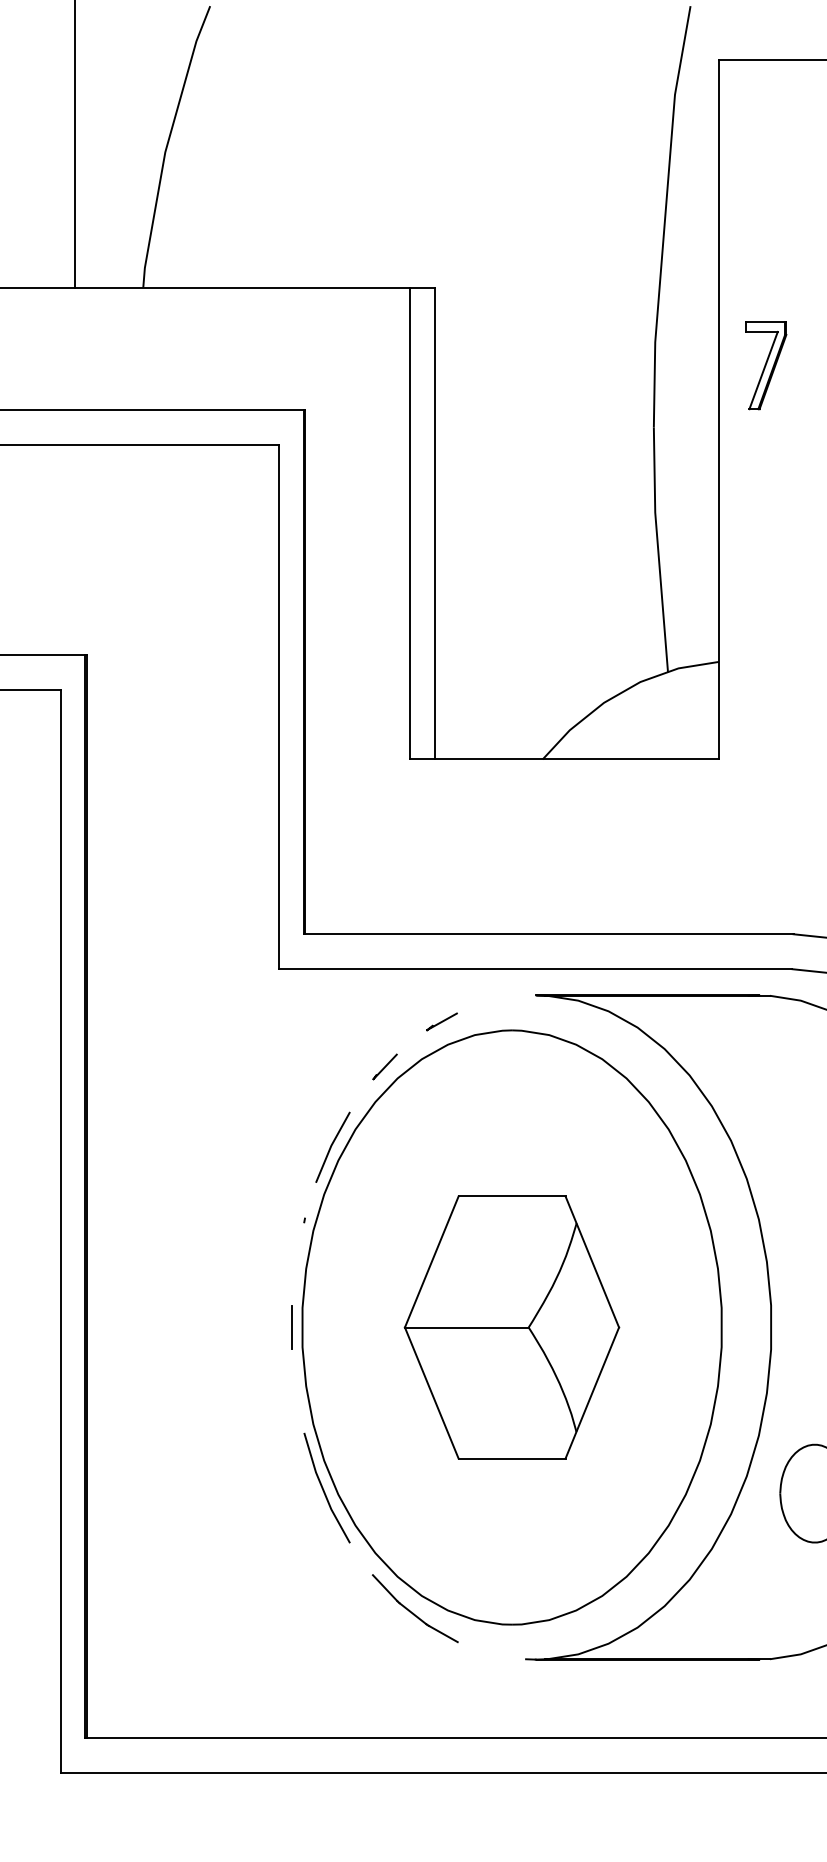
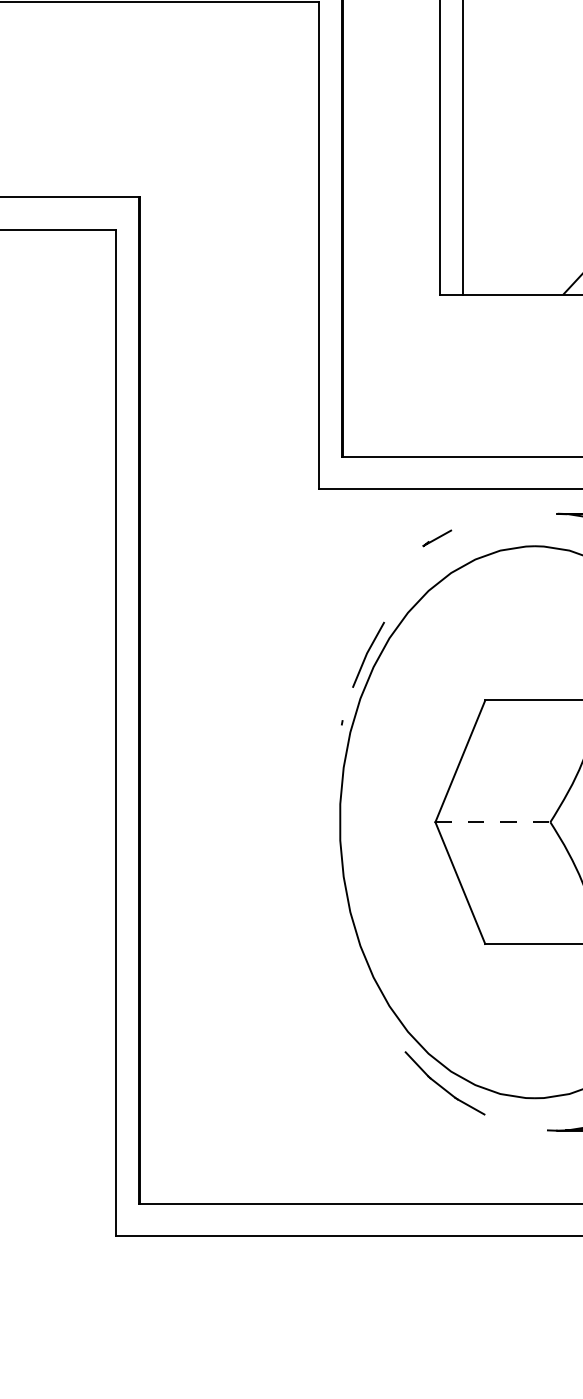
part: (441, 1021) -> (436, 537), moved
line: (384, 1066) -> (416, 579), removed
line: (292, 1327) -> (330, 822), removed
line: (466, 1327) -> (492, 822), solid -> dashed
part: (326, 1487) -> (362, 970), removed

